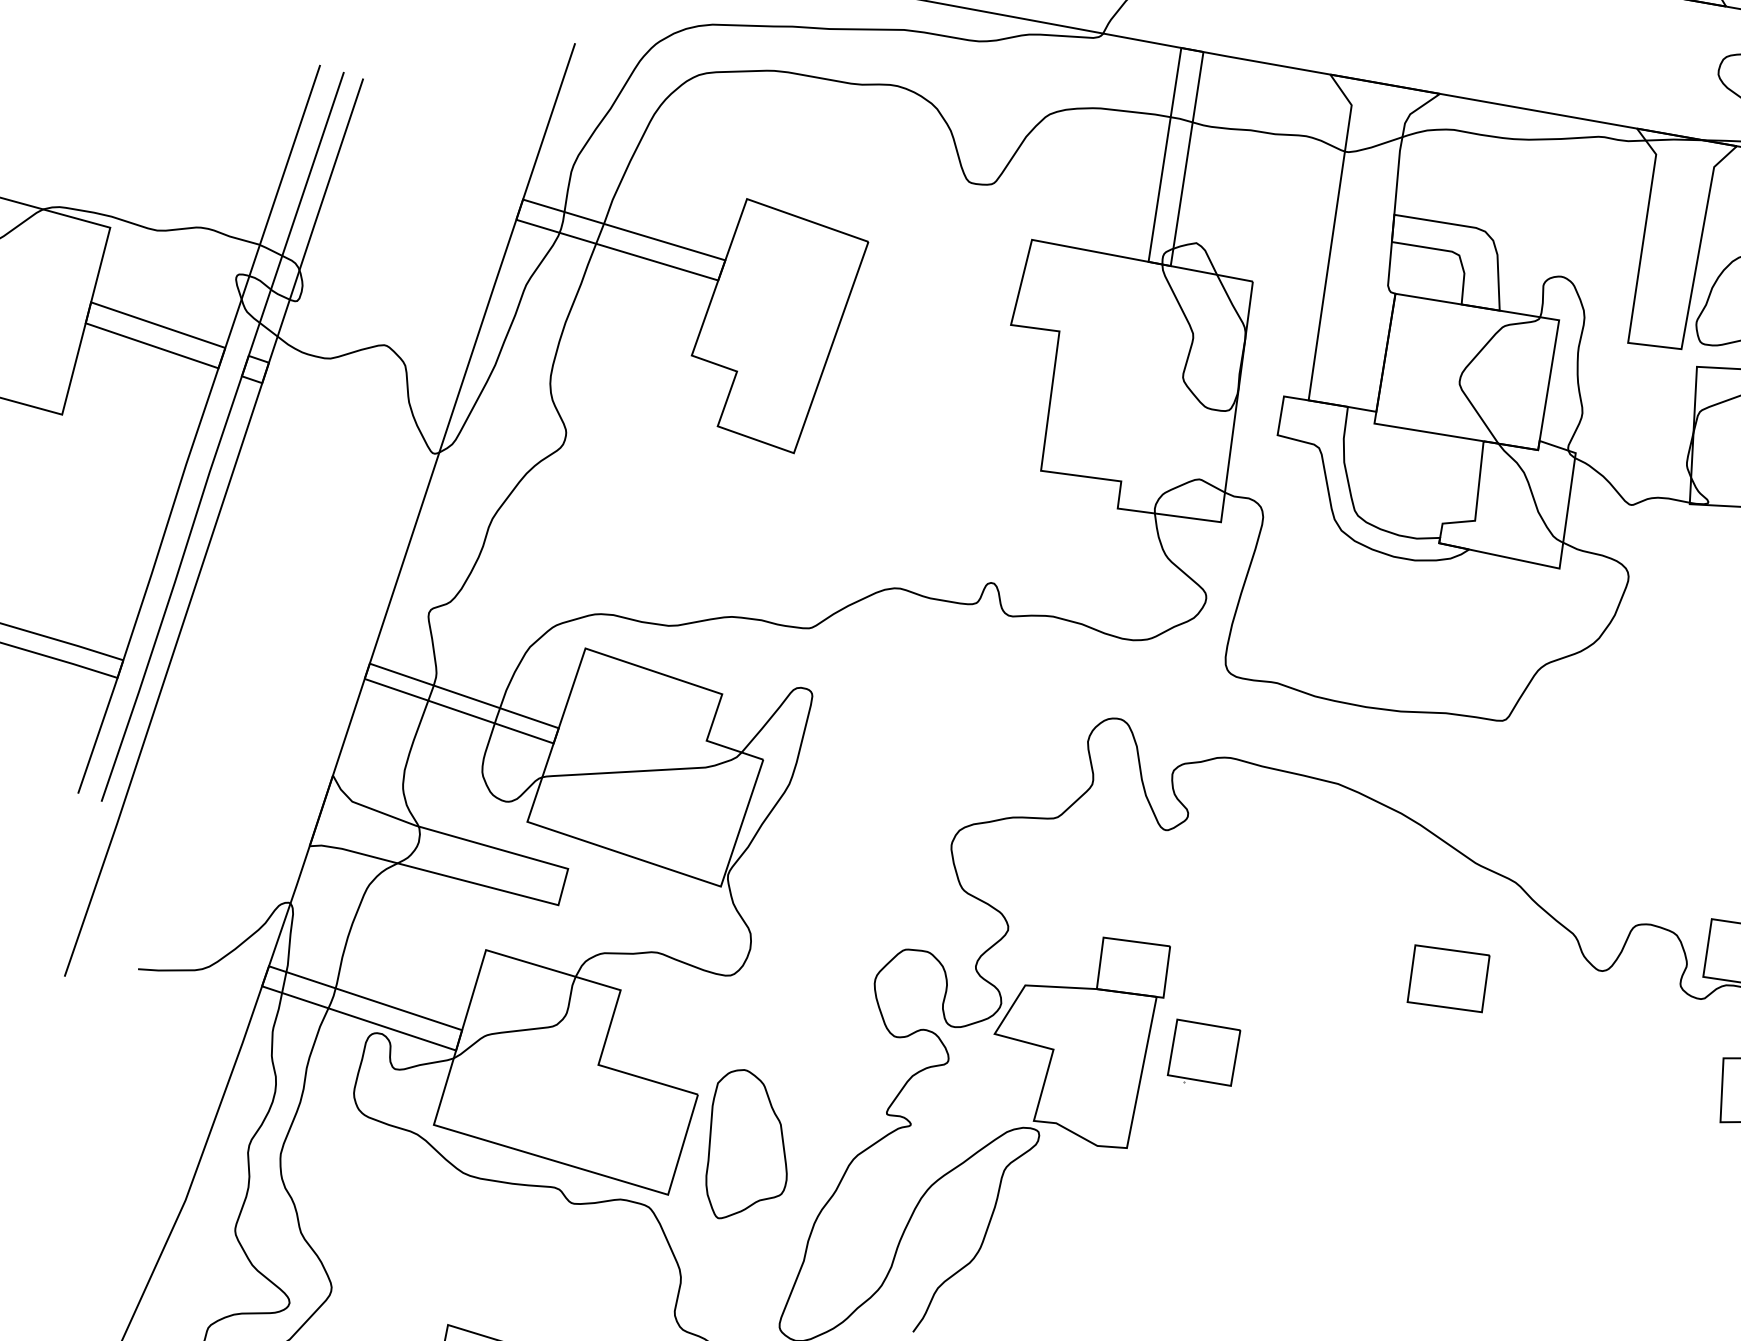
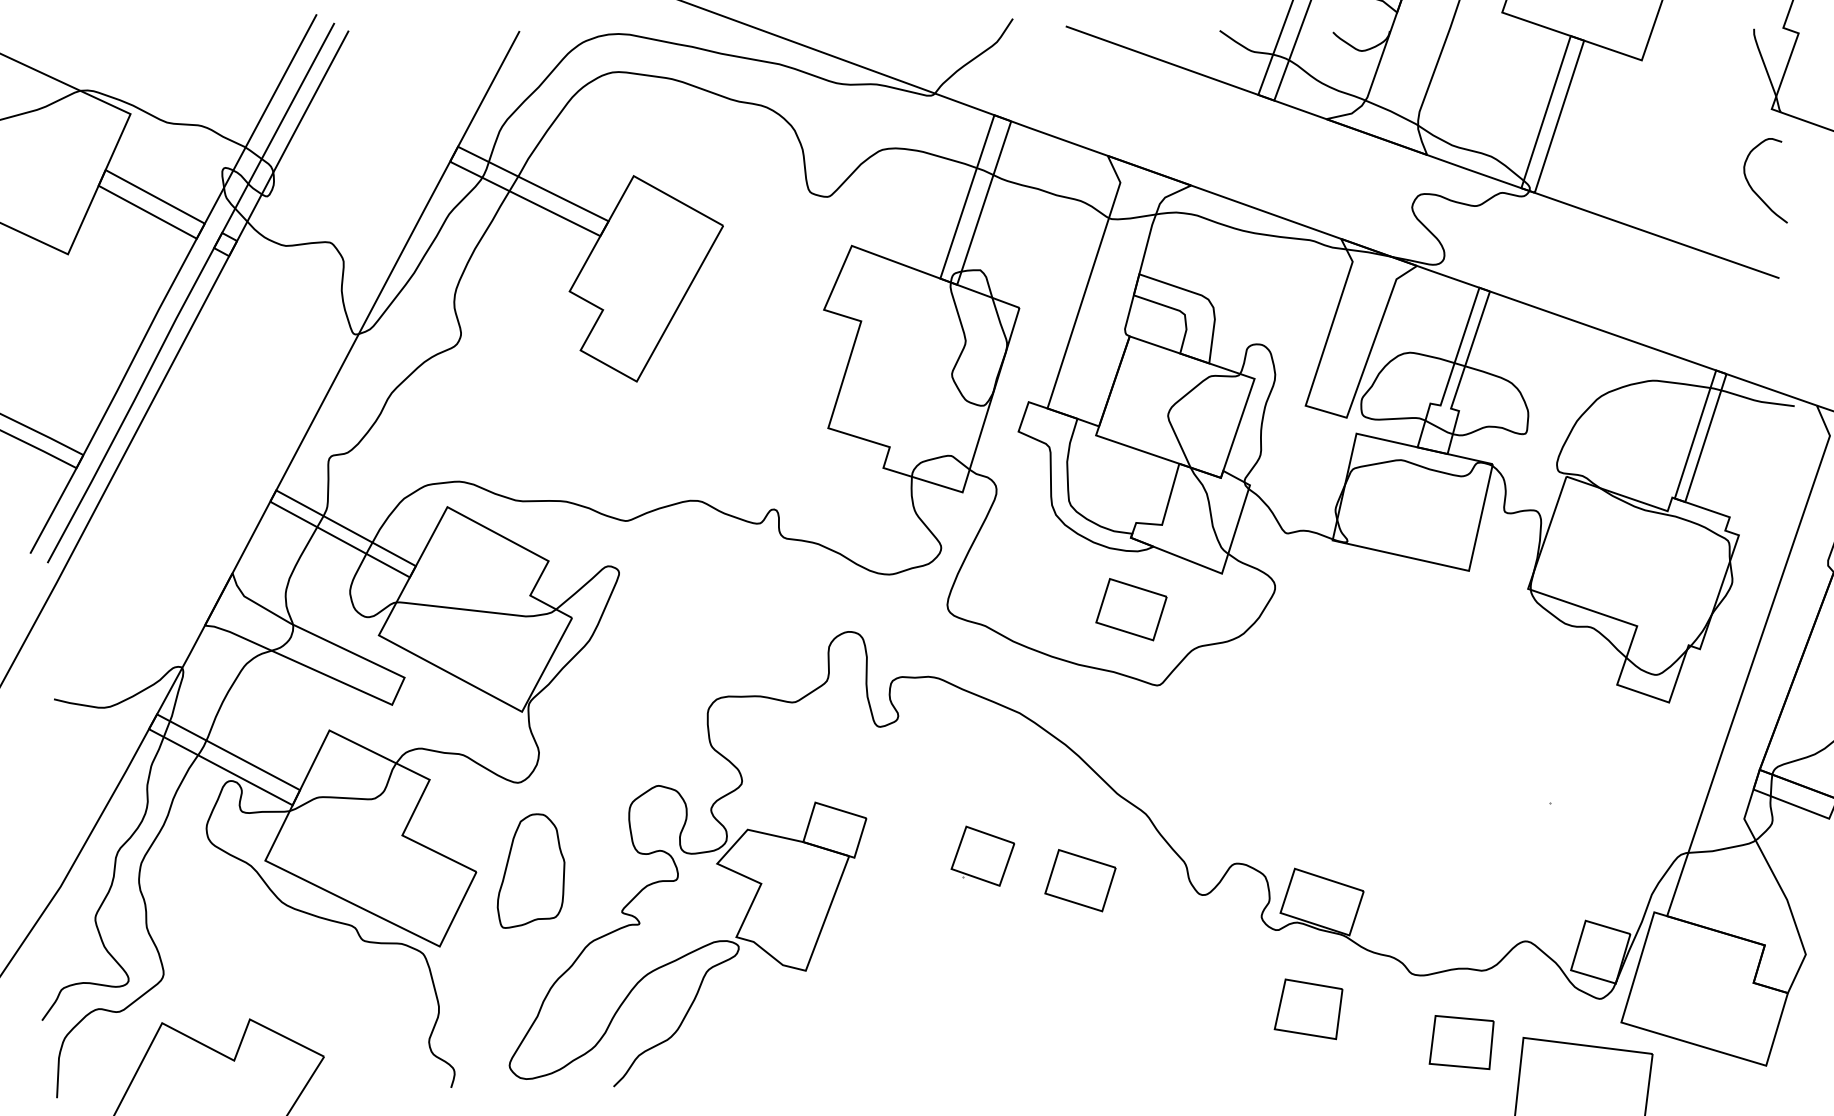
part: (1454, 631) -> (1131, 609), added
part: (1203, 1051) -> (982, 855), moved
part: (740, 1141) -> (530, 870), moved

